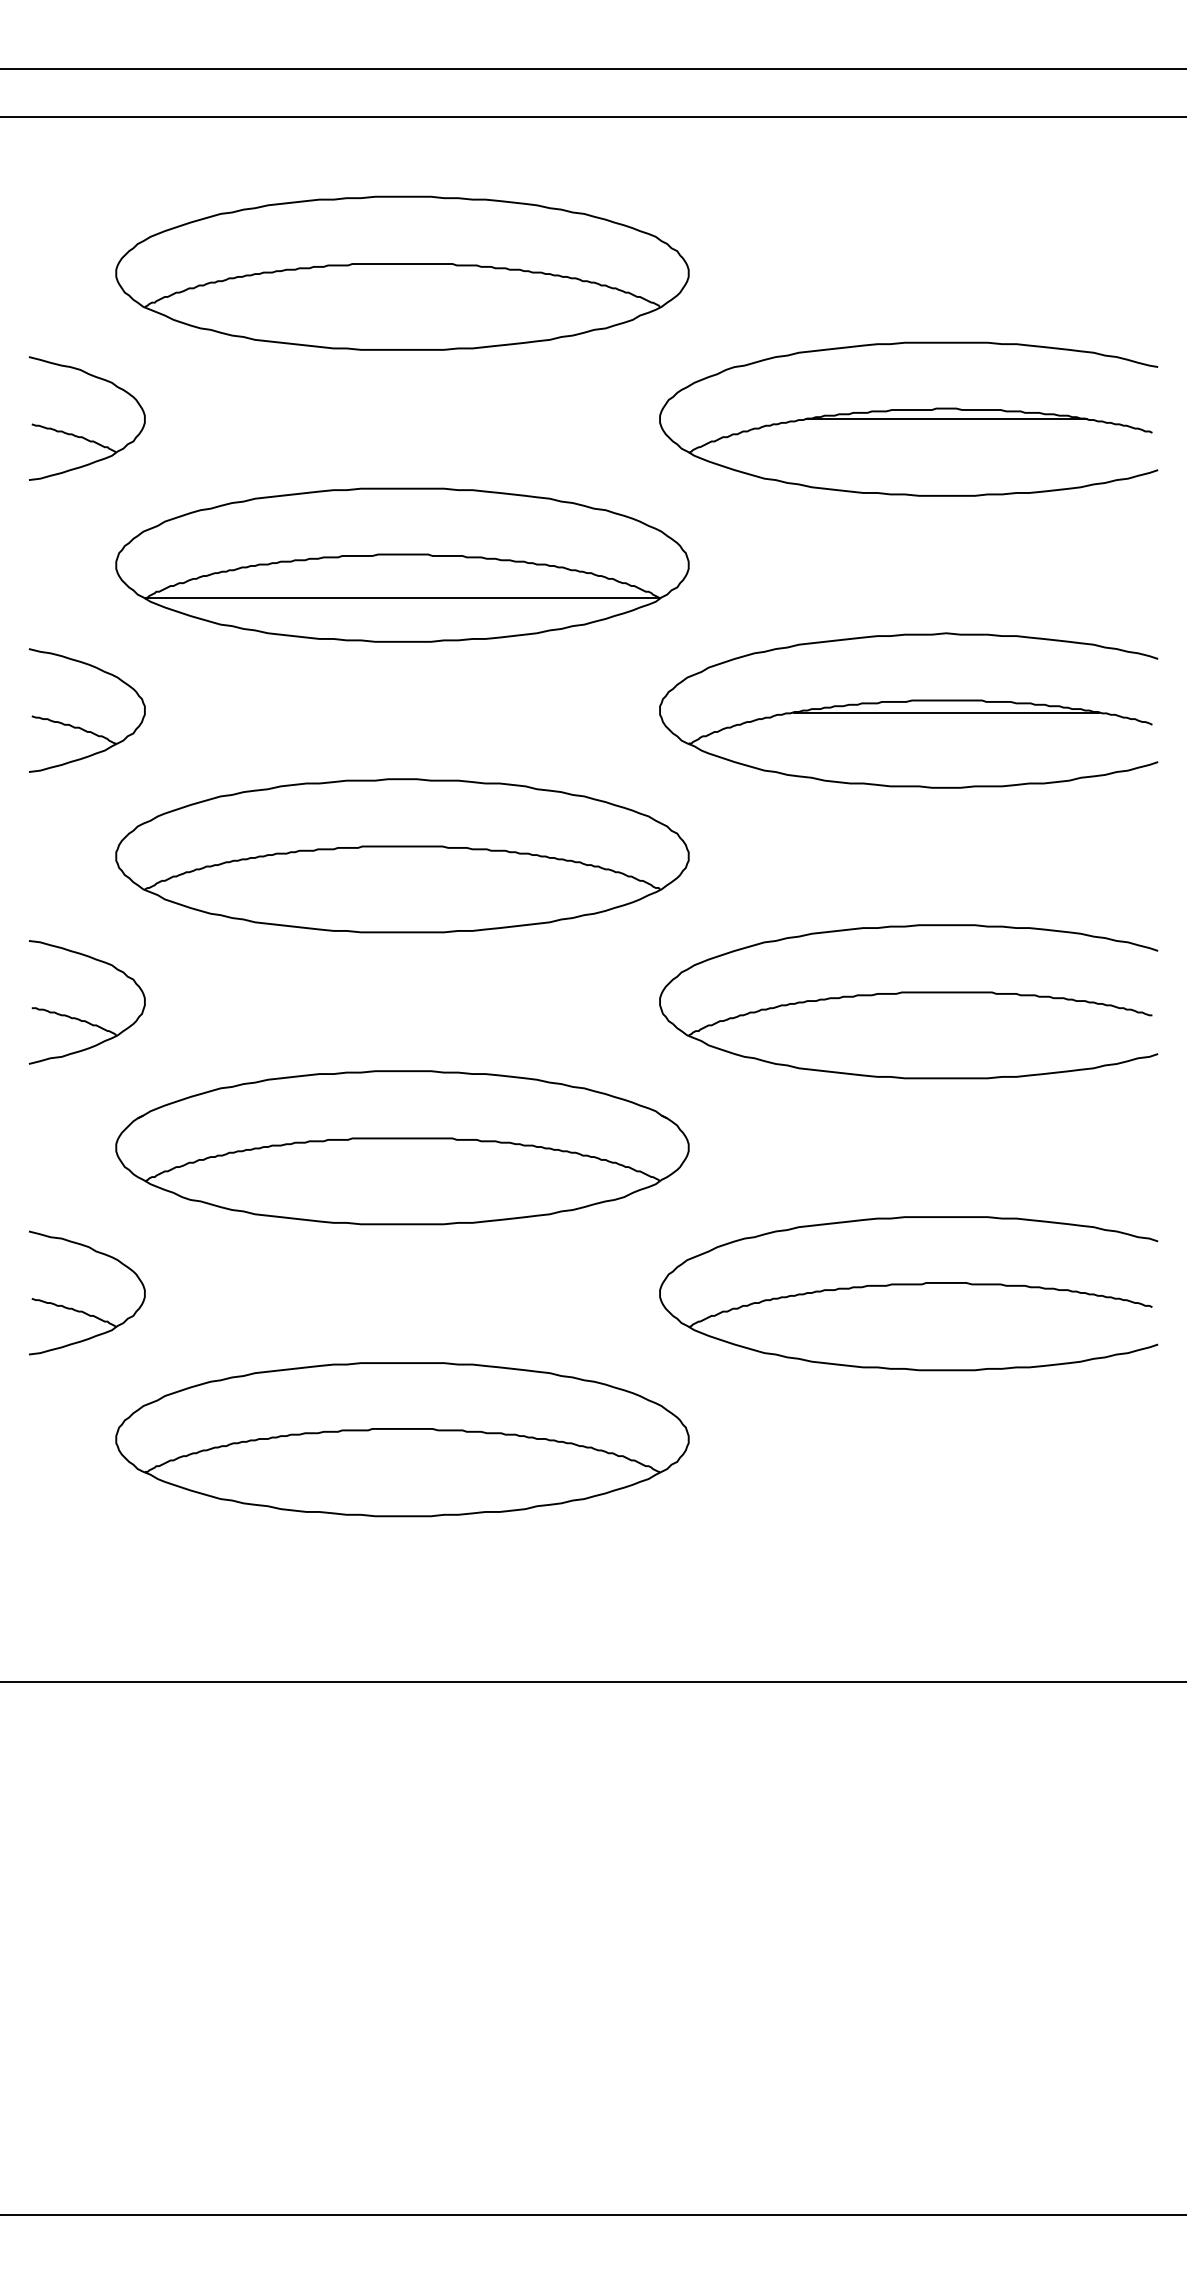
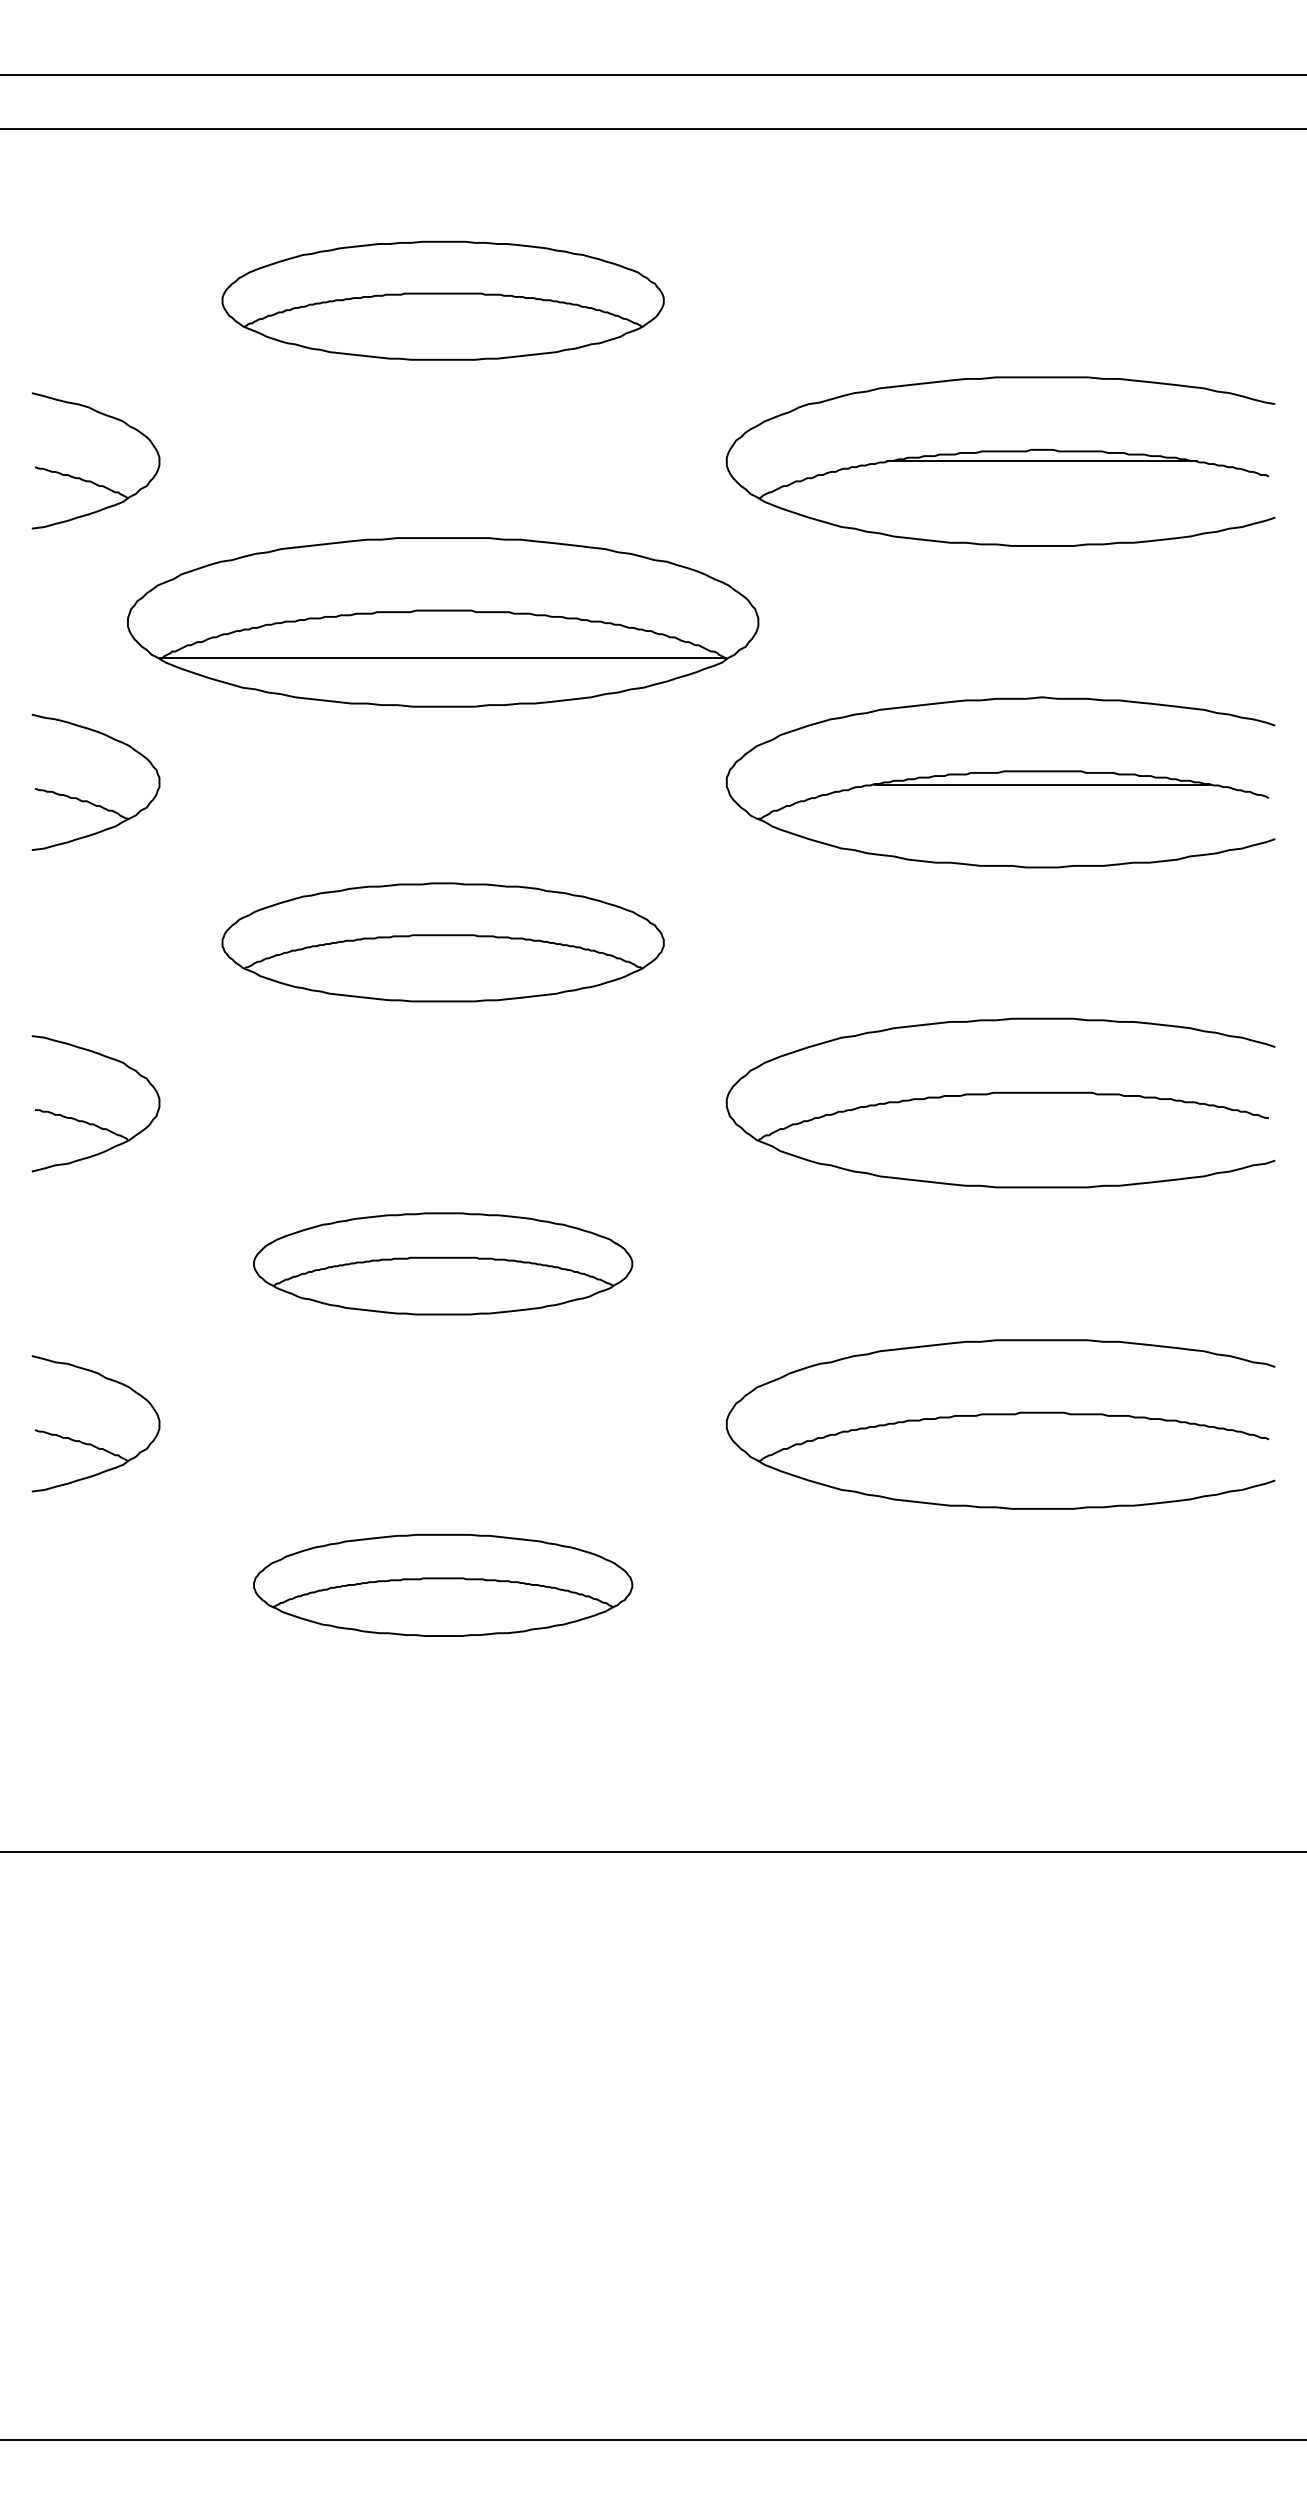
part: (402, 272) -> (443, 300), size x0.7
part: (402, 855) -> (443, 942), size x0.7
part: (402, 1147) -> (443, 1263), size x0.6
part: (402, 1439) -> (443, 1585), size x0.6

